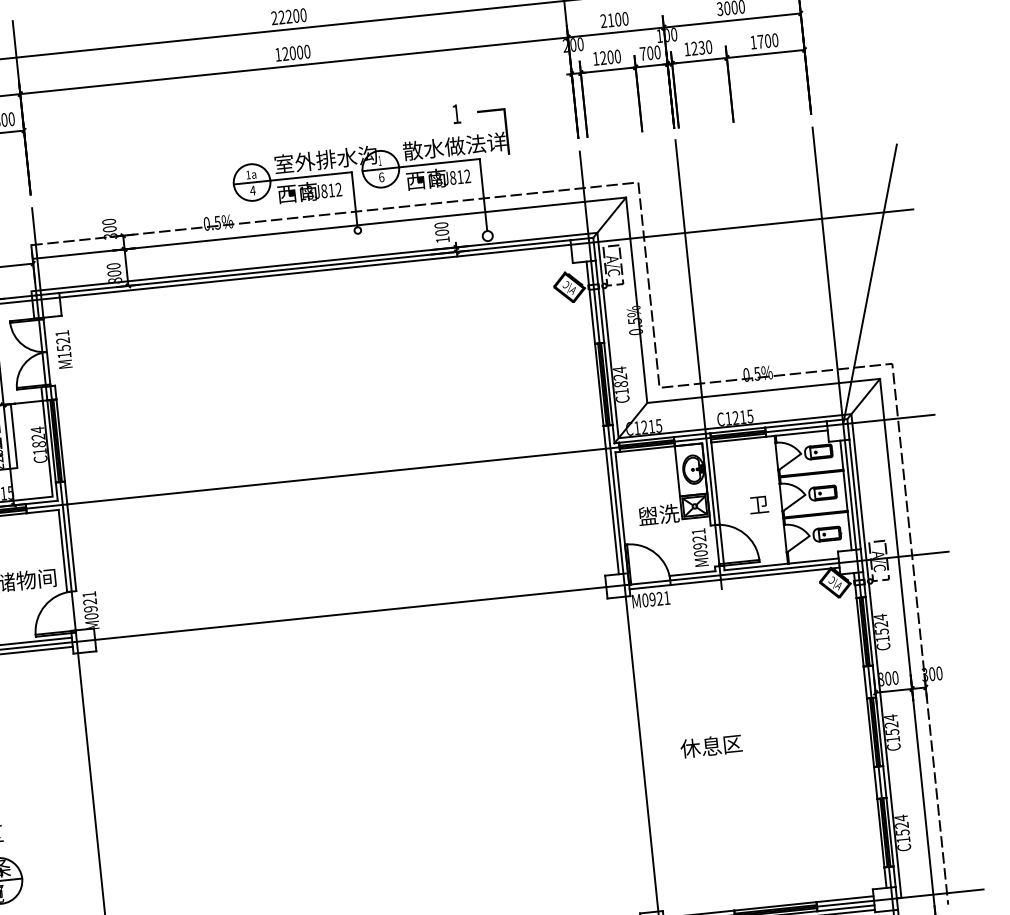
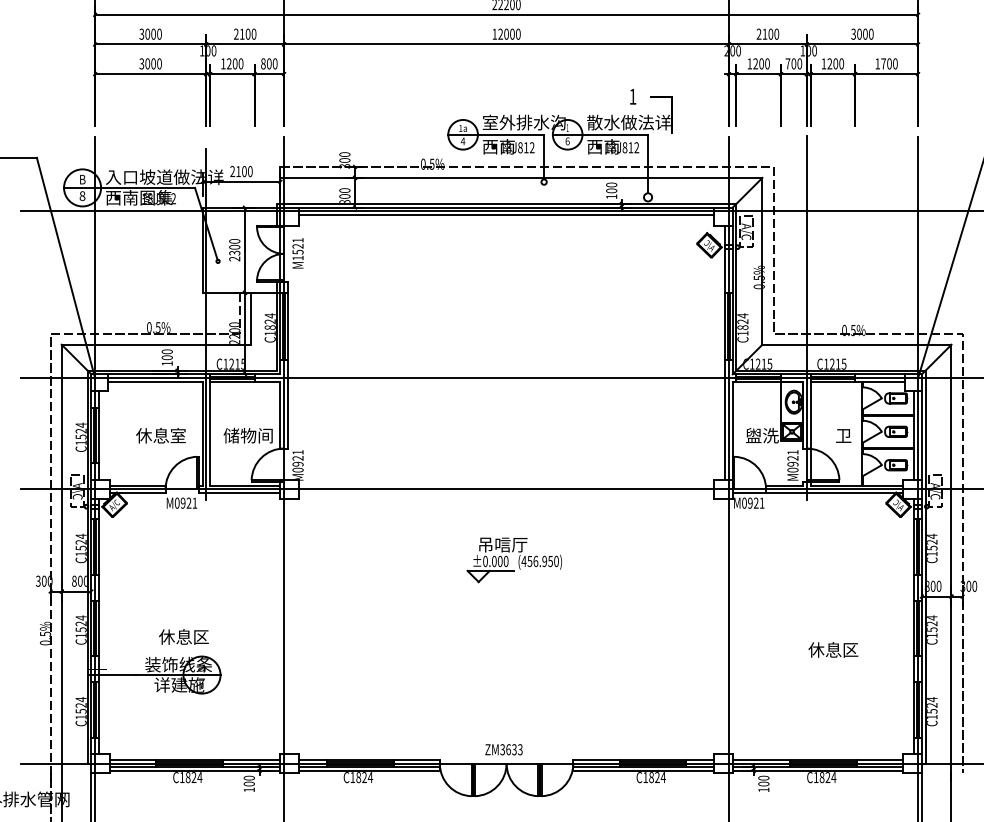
text: (701, 47) -> (835, 63), 1230 -> 1200
line: (315, 275) -> (506, 214), added
part: (368, 700) -> (513, 560), added
text: (711, 745) -> (833, 649), moved

